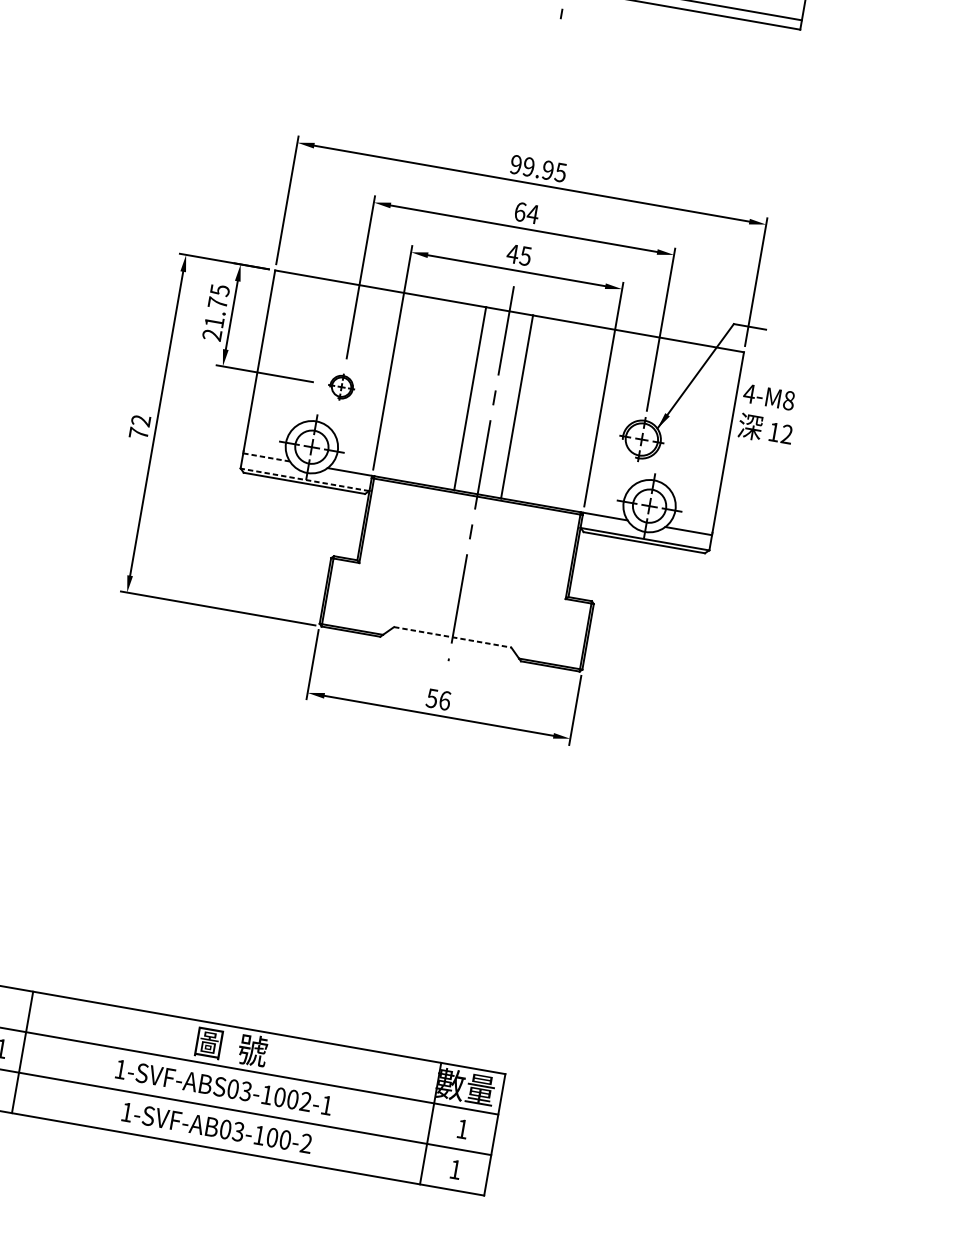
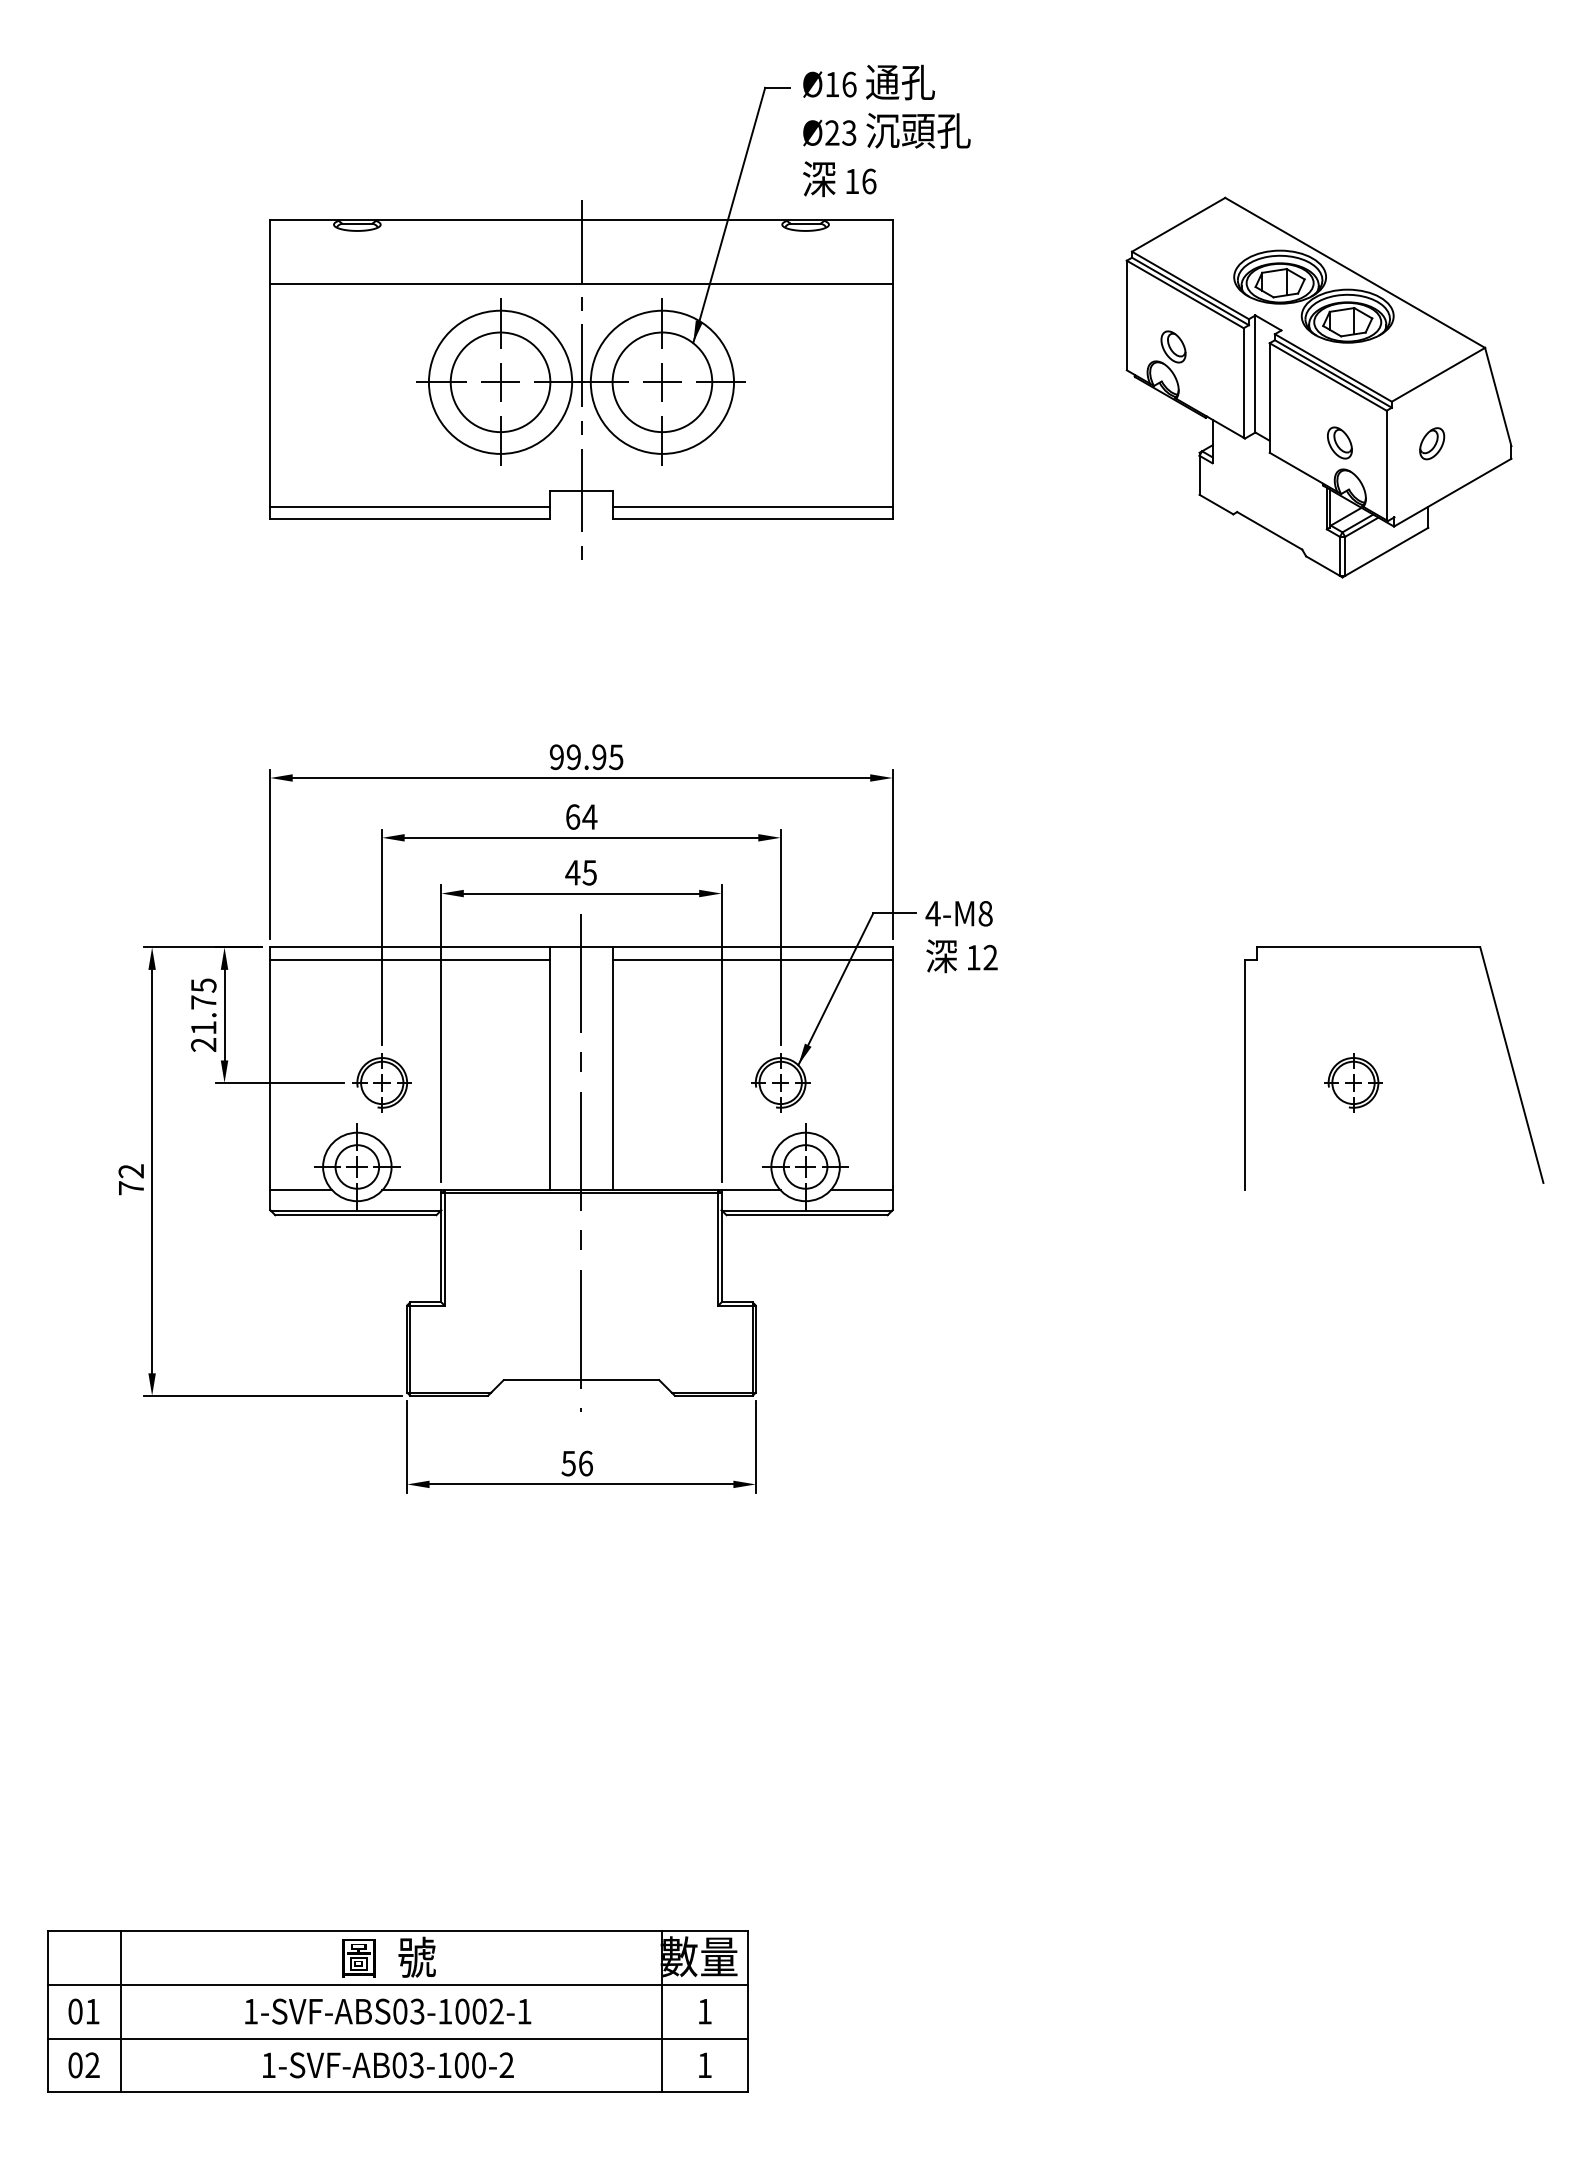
line: (379, 297) -> (410, 959), added
line: (636, 342) -> (752, 959), added
part: (341, 386) -> (381, 1082), size x1.67
text: (767, 415) -> (961, 937), moved
line: (266, 457) -> (301, 1190), dashed -> solid
line: (304, 479) -> (355, 1210), dashed -> solid
line: (452, 637) -> (581, 1380), dashed -> solid

